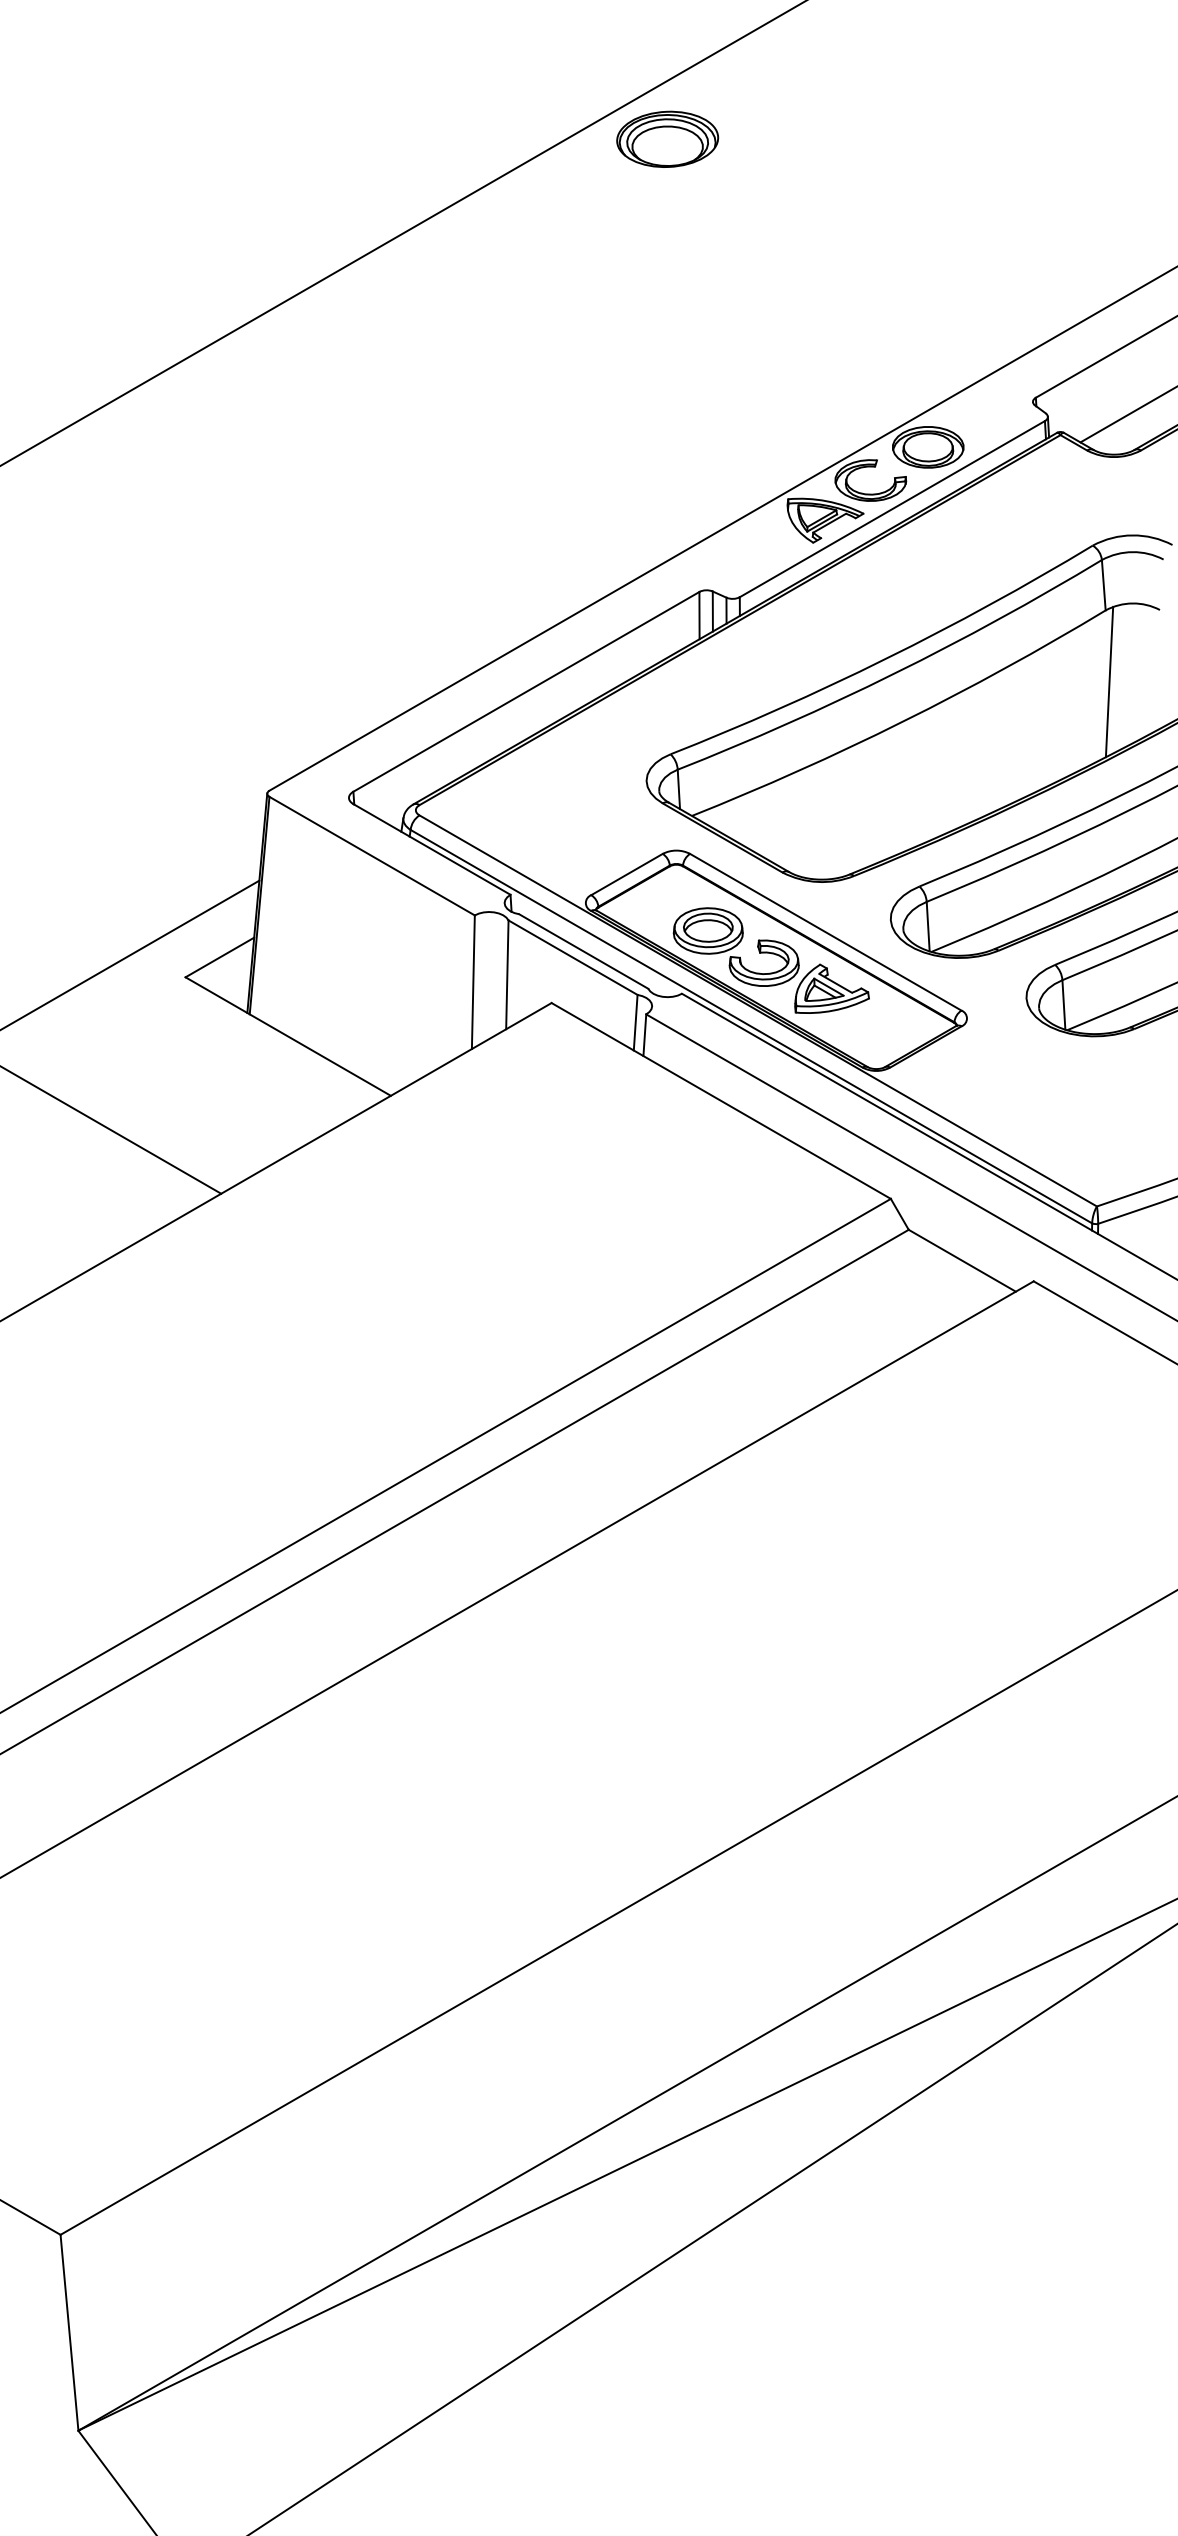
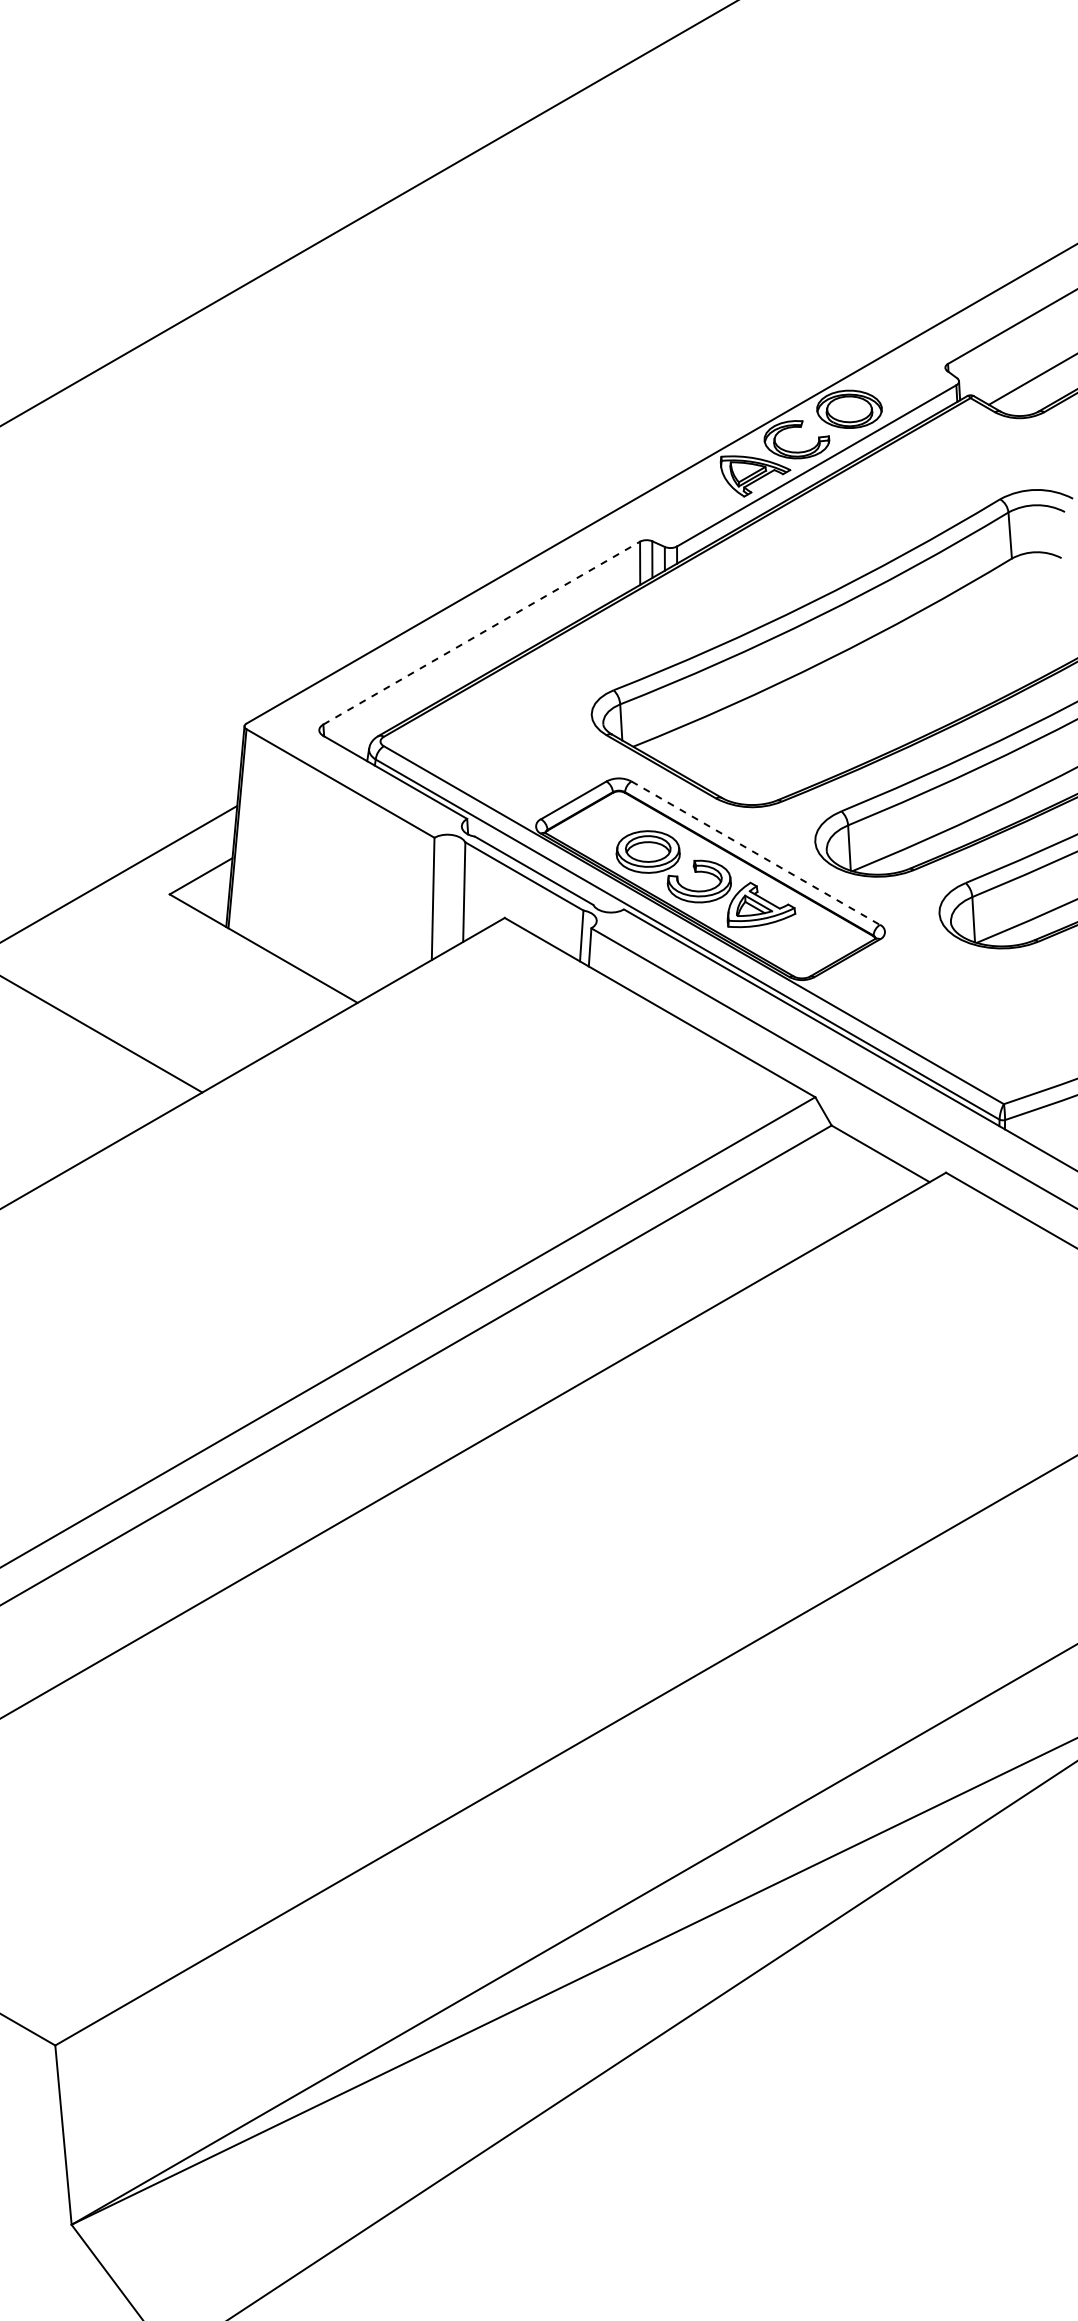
part: (667, 139) -> (610, 127), removed
line: (1109, 681) -> (1015, 623), removed
line: (526, 692) -> (481, 633), solid -> dashed
line: (826, 932) -> (756, 853), solid -> dashed

